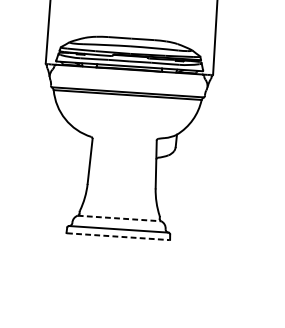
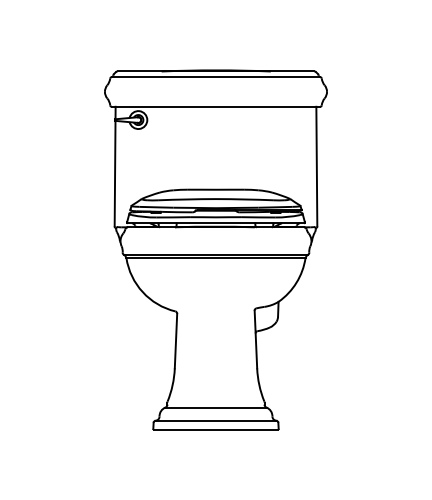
line: (119, 218) -> (216, 407), dashed -> solid
line: (118, 236) -> (216, 429), dashed -> solid

